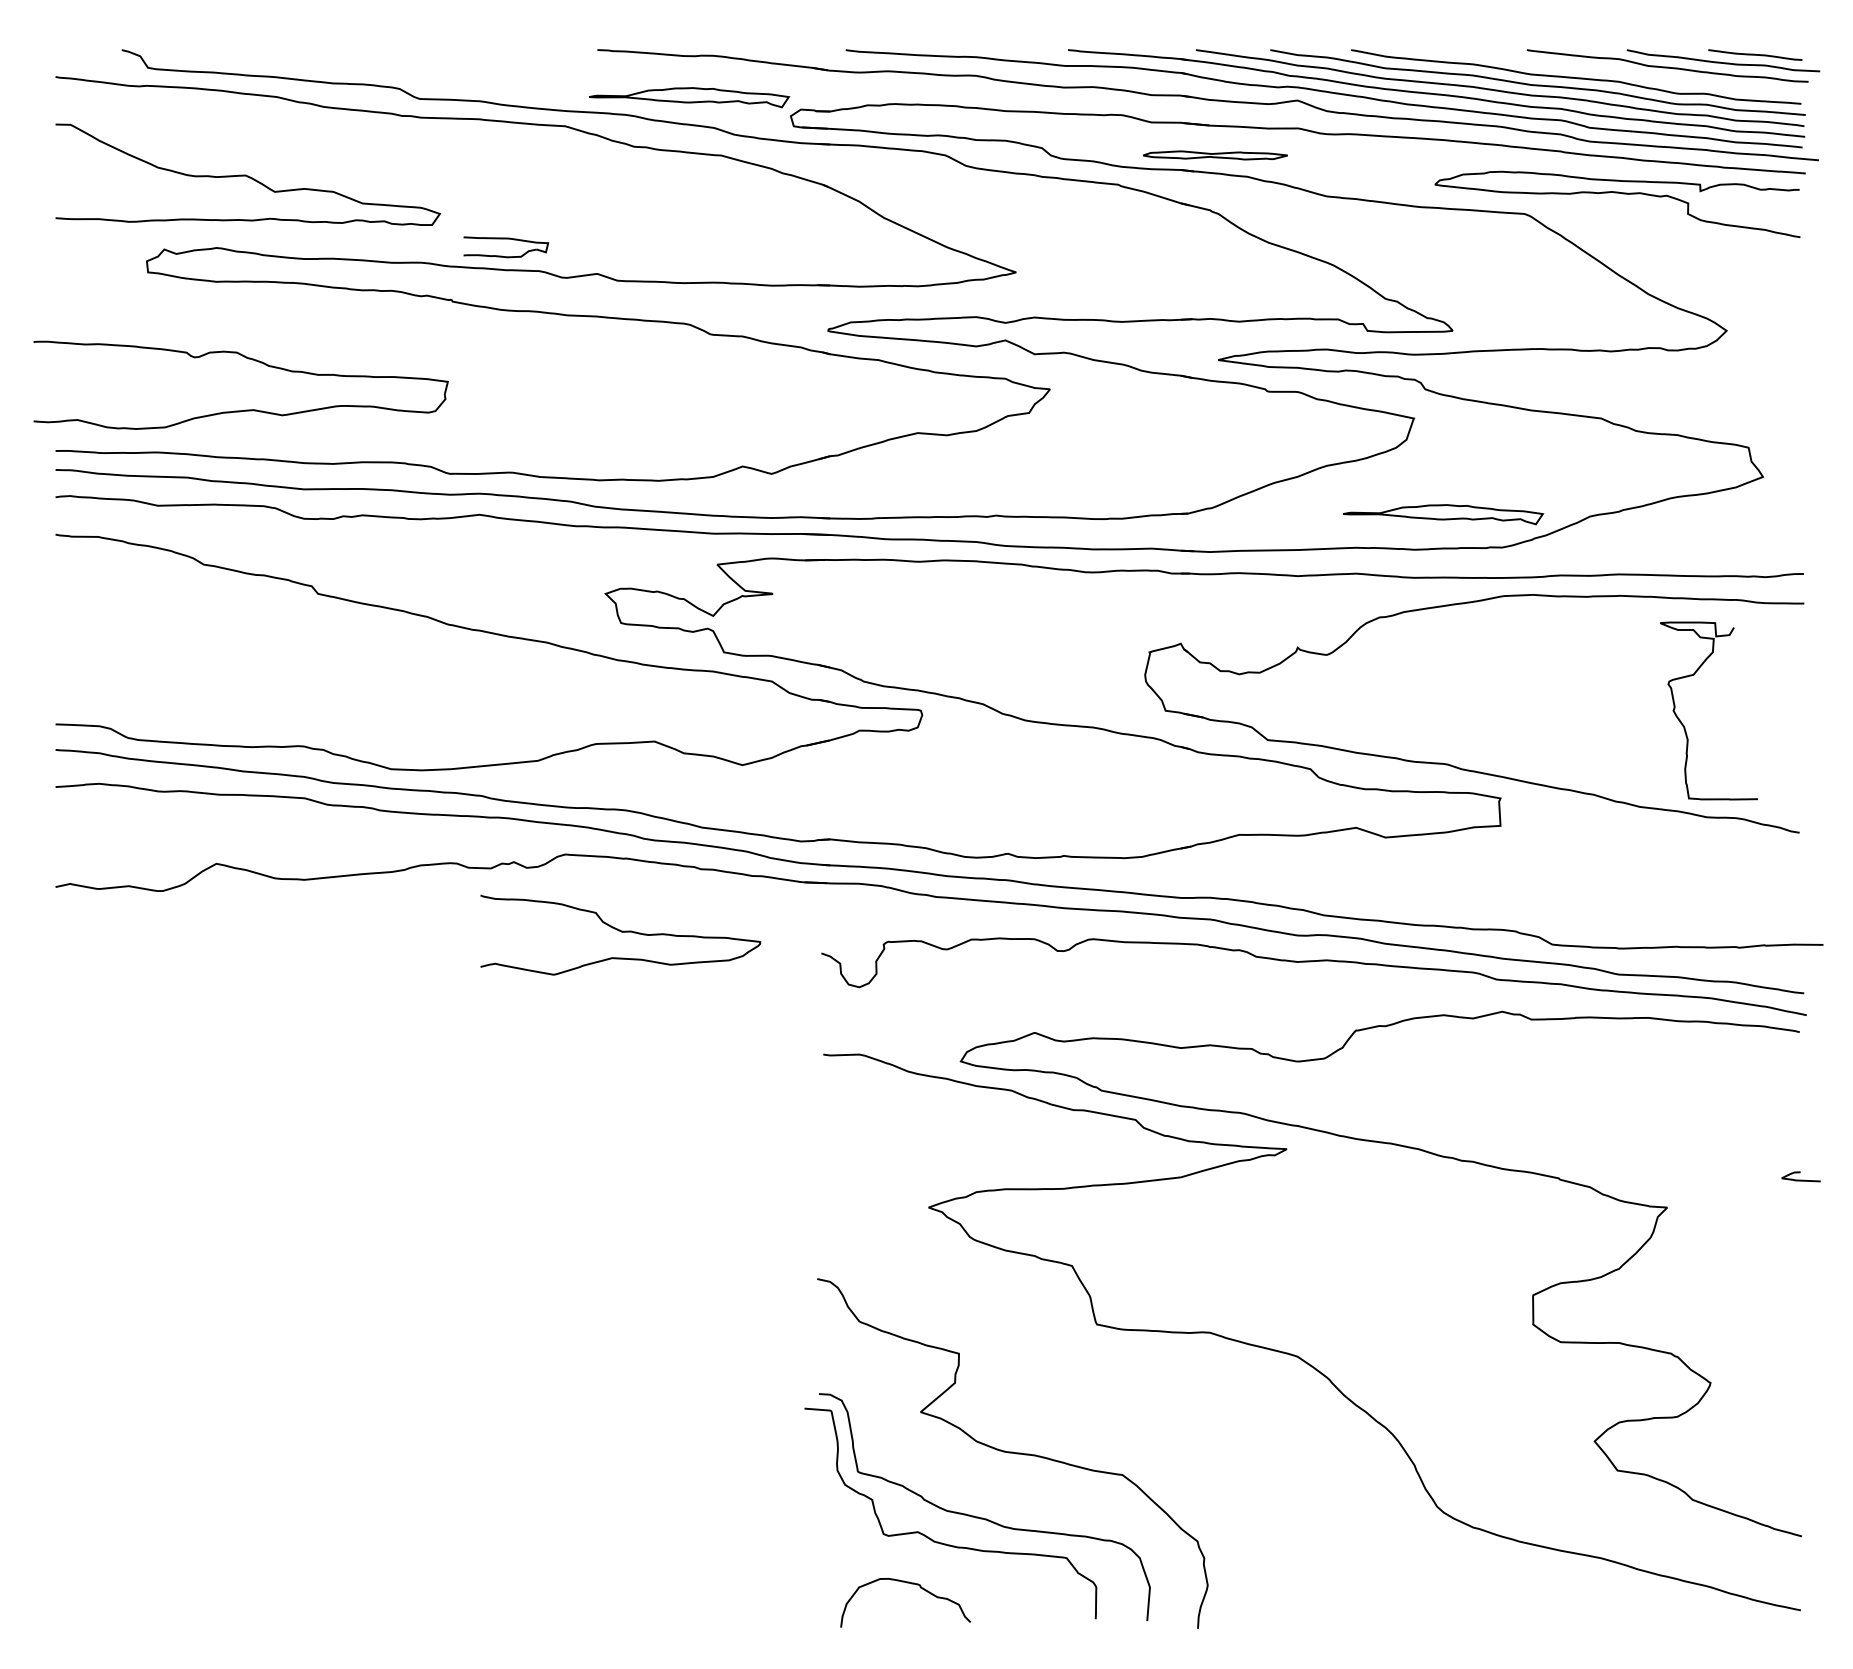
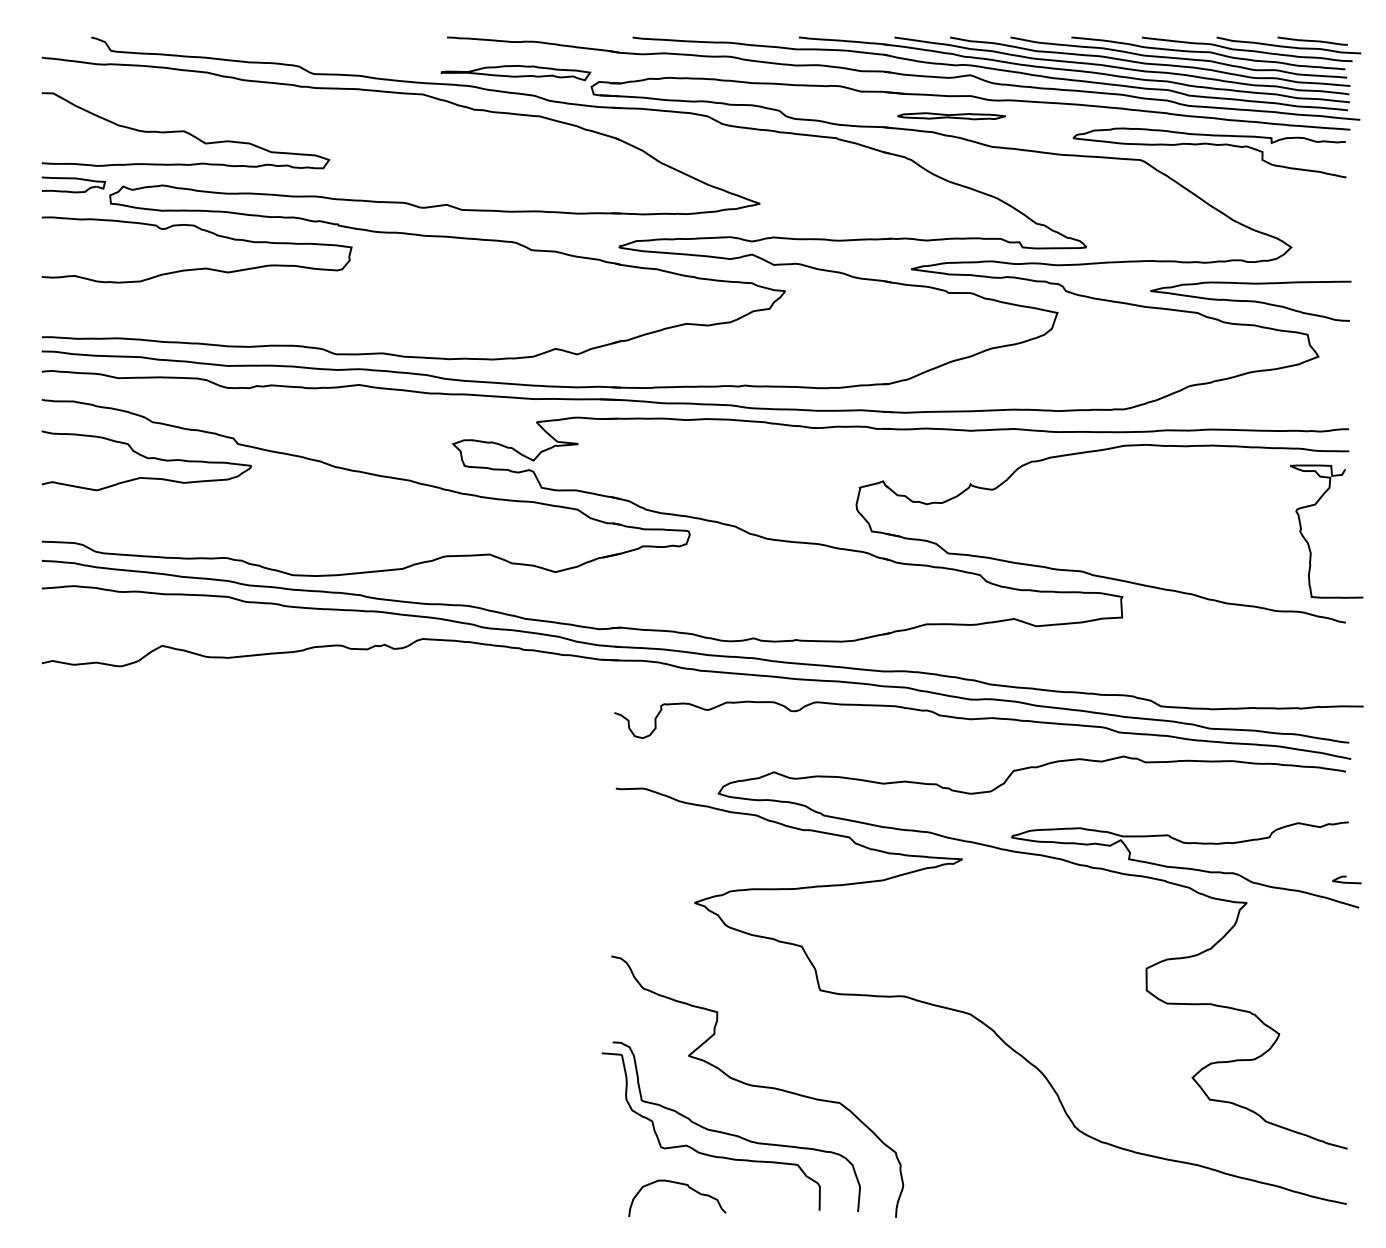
curve: (1615, 70) -> (1208, 52), added
part: (1215, 155) -> (951, 116), moved
part: (506, 239) -> (73, 179), moved
curve: (1672, 402) -> (1250, 300), added
curve: (245, 409) -> (200, 268), moved
part: (1443, 514) -> (1079, 384), removed
curve: (1684, 725) -> (1308, 542), moved
curve: (621, 932) -> (147, 458), moved
curve: (1584, 1160) -> (1184, 867), added

